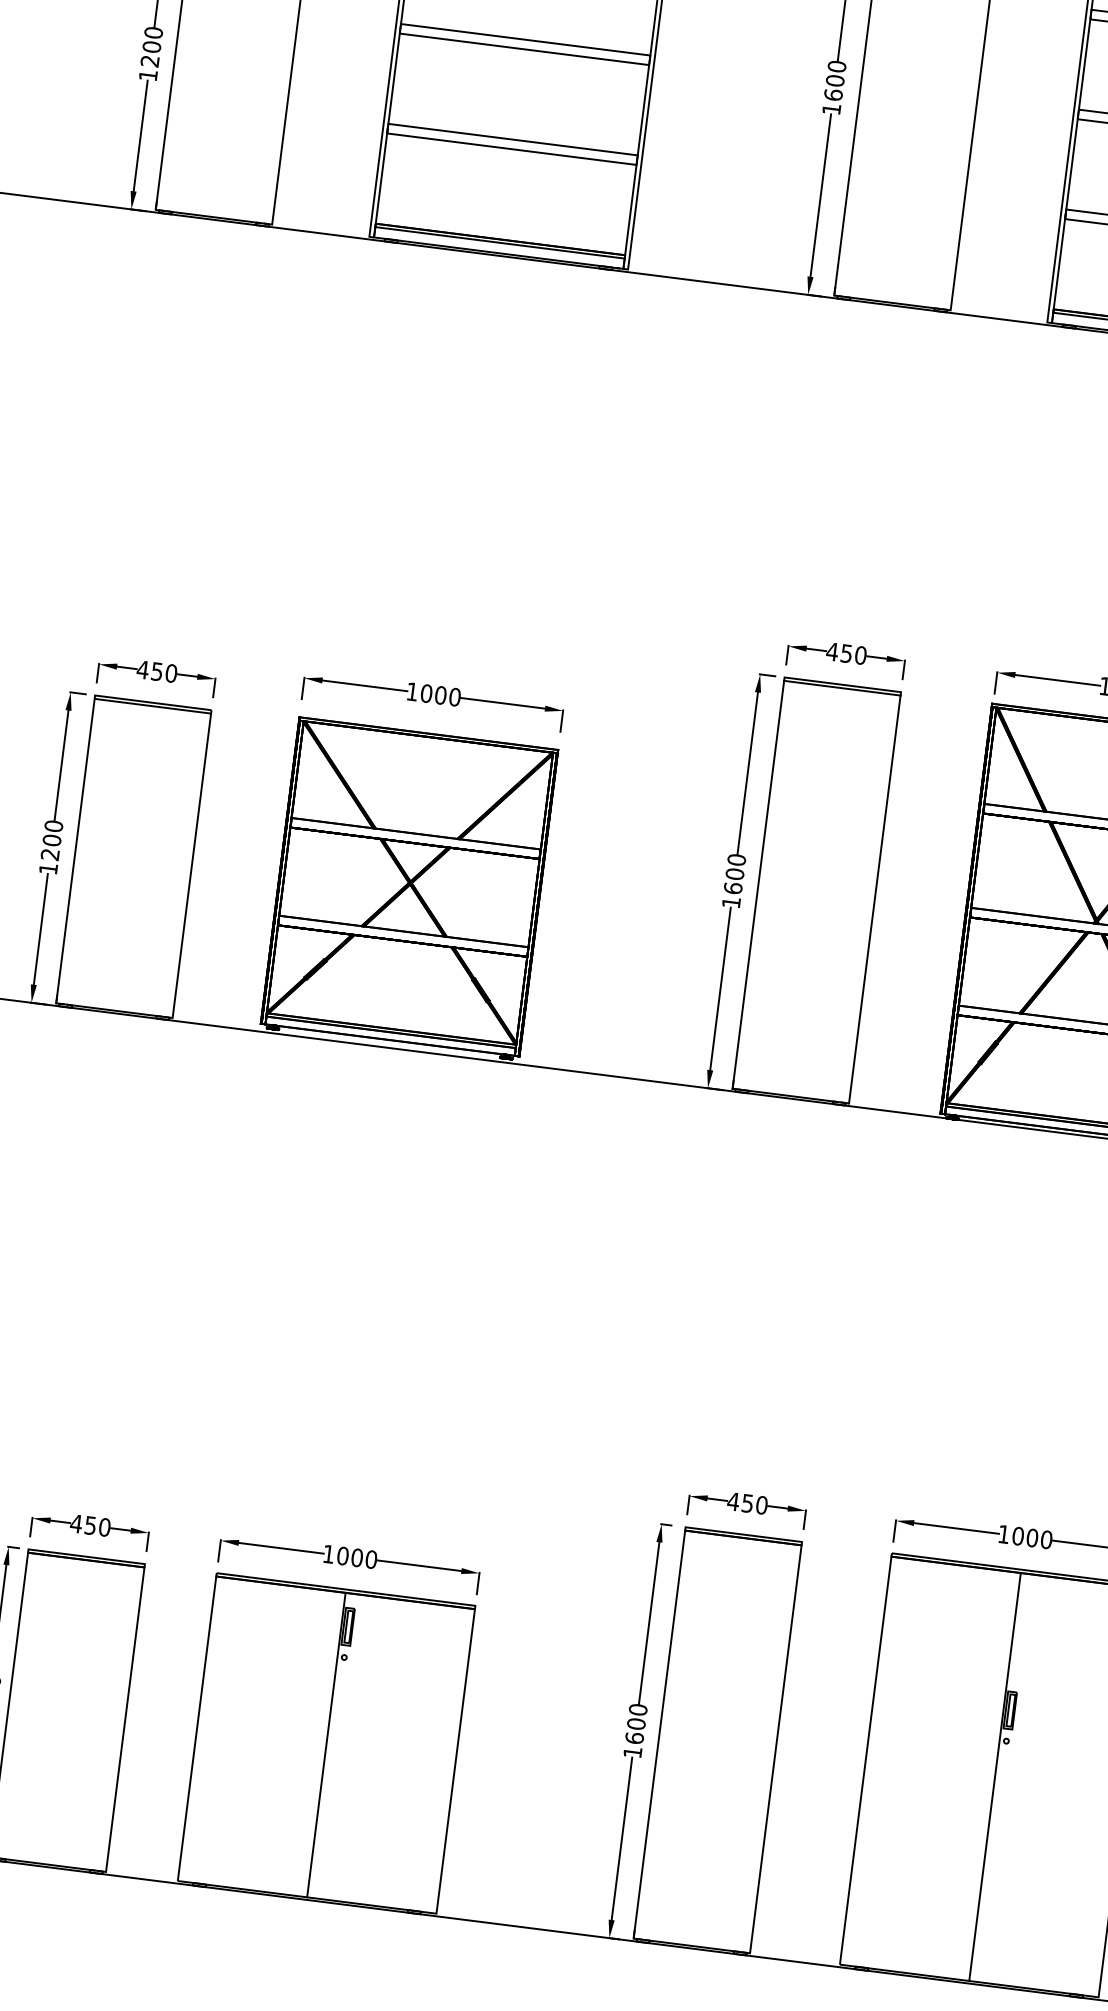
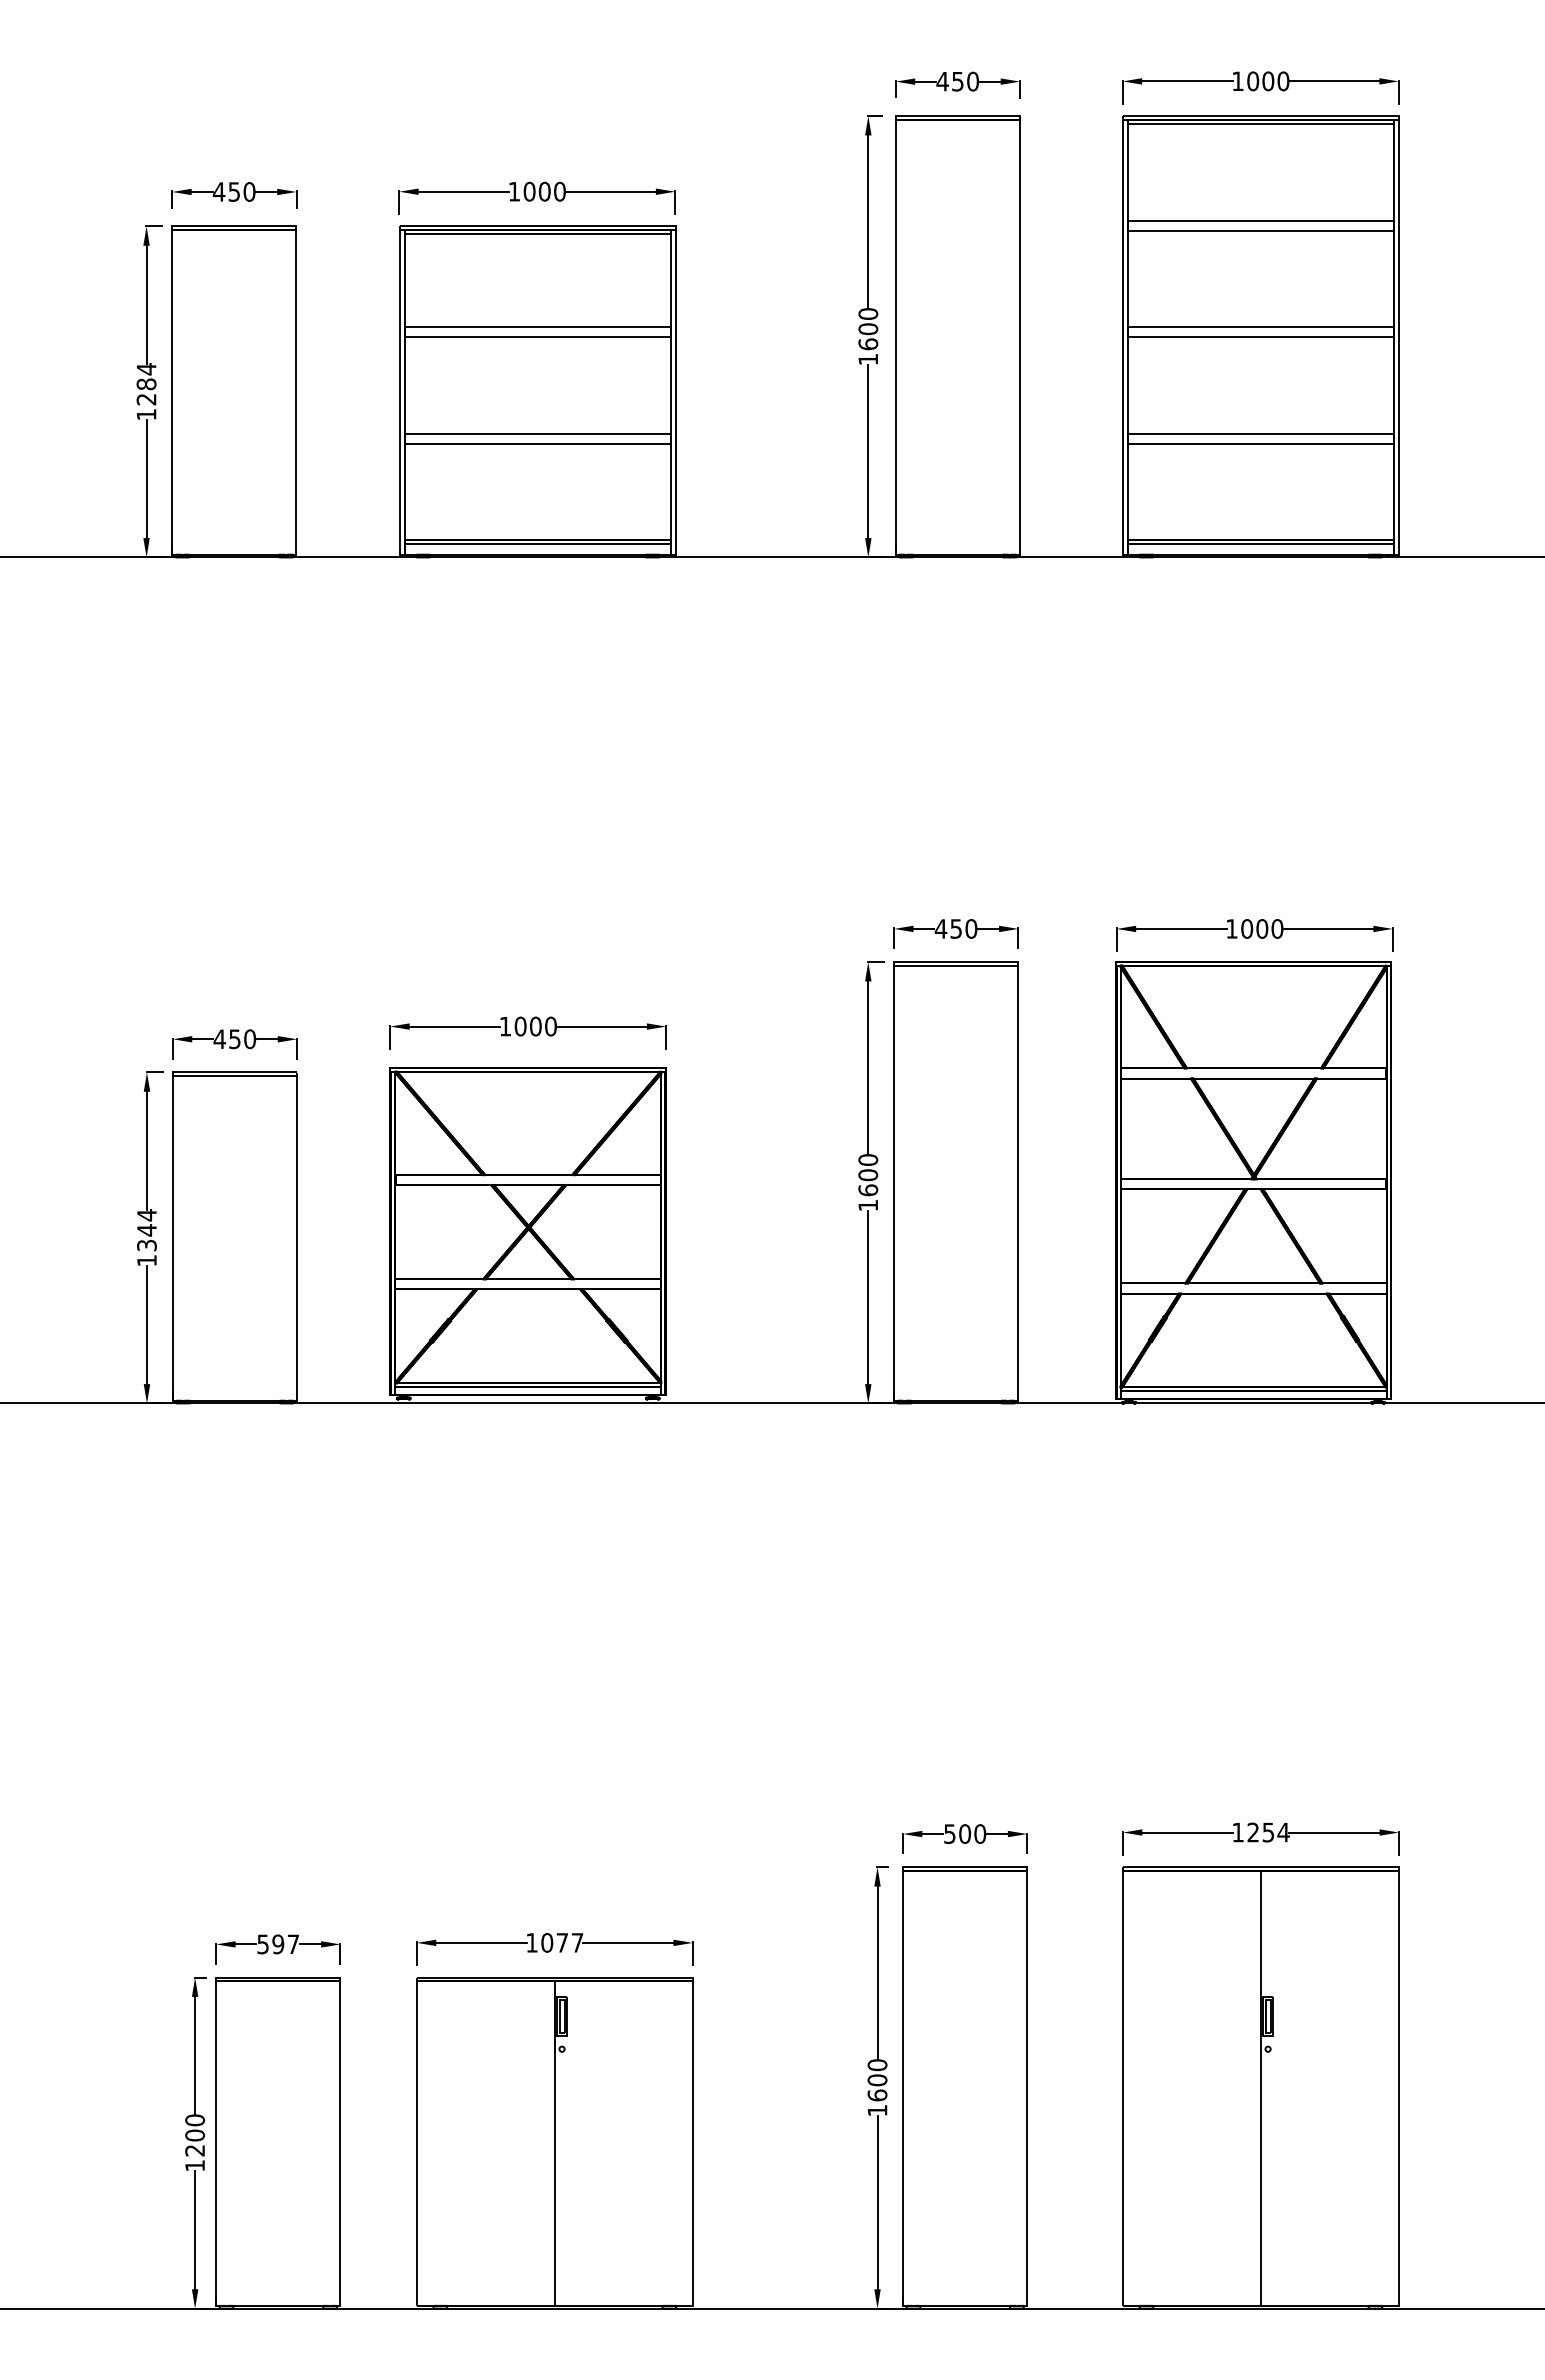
text: (152, 39) -> (146, 376), 1200 -> 1284
text: (51, 840) -> (146, 1230), 1200 -> 1344
text: (740, 1502) -> (957, 1833), 450 -> 500
text: (89, 1525) -> (277, 1944), 450 -> 597
text: (1032, 1537) -> (1268, 1832), 1000 -> 1254
text: (363, 1558) -> (569, 1942), 1000 -> 1077

